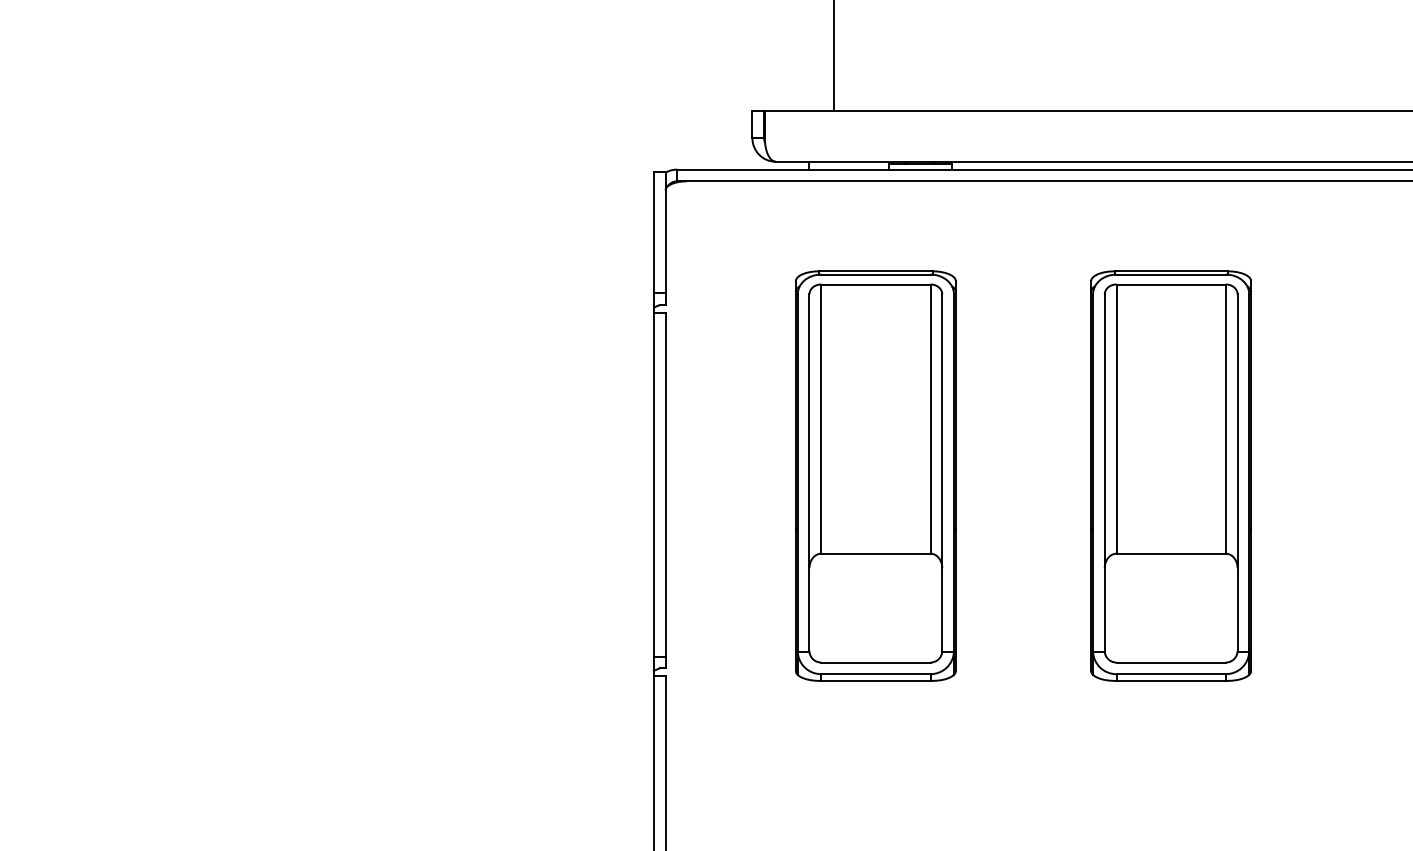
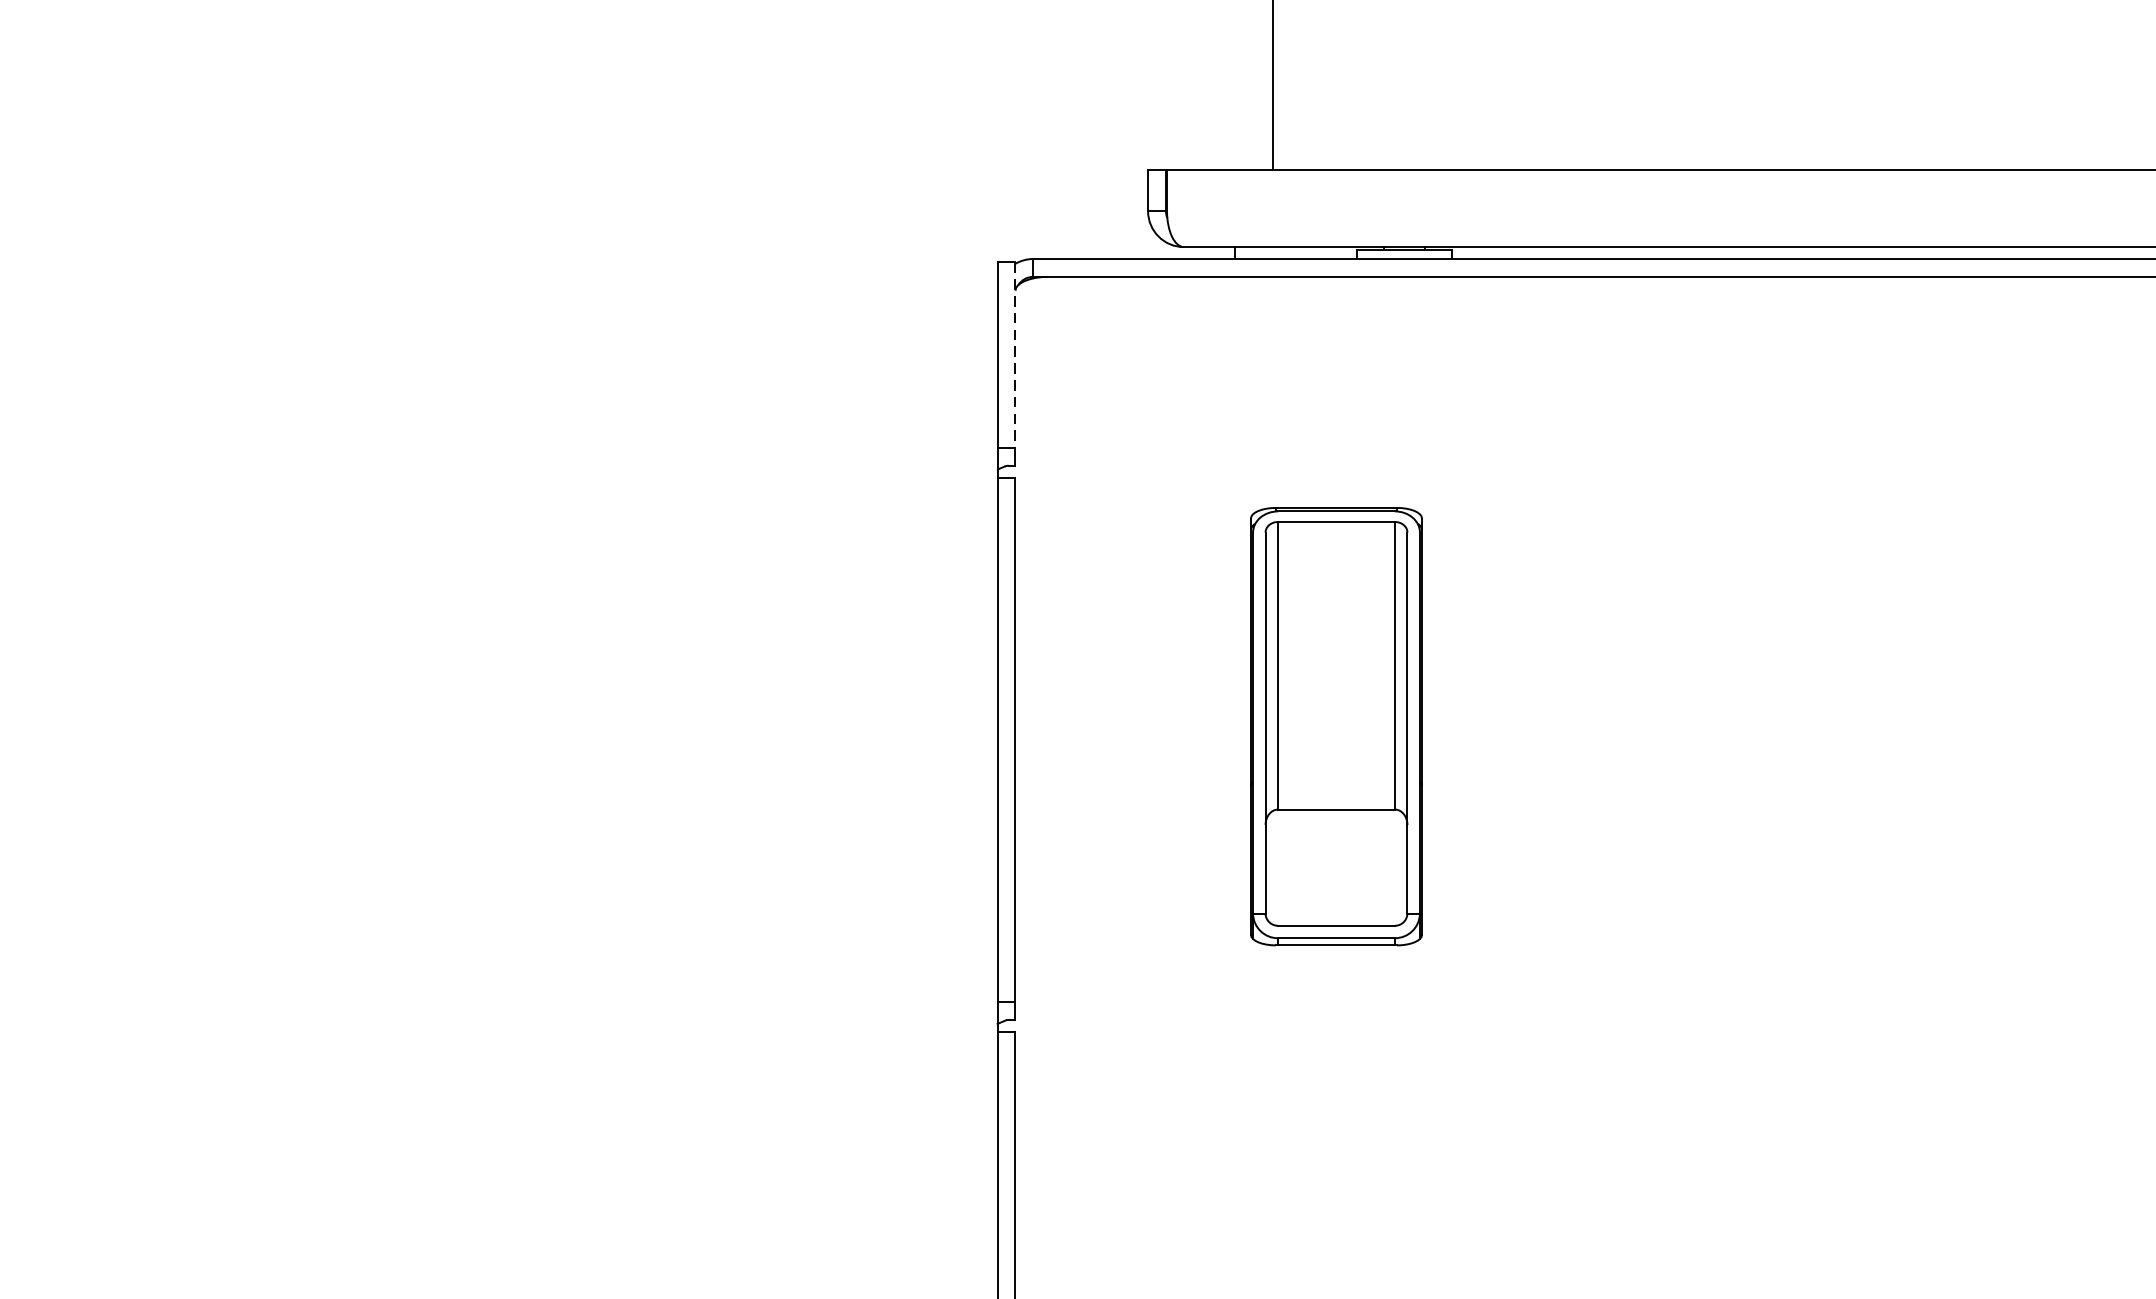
line: (665, 232) -> (1015, 355), solid -> dashed
part: (875, 475) -> (1335, 725), size x0.7
part: (1170, 475) -> (1786, 725), removed

